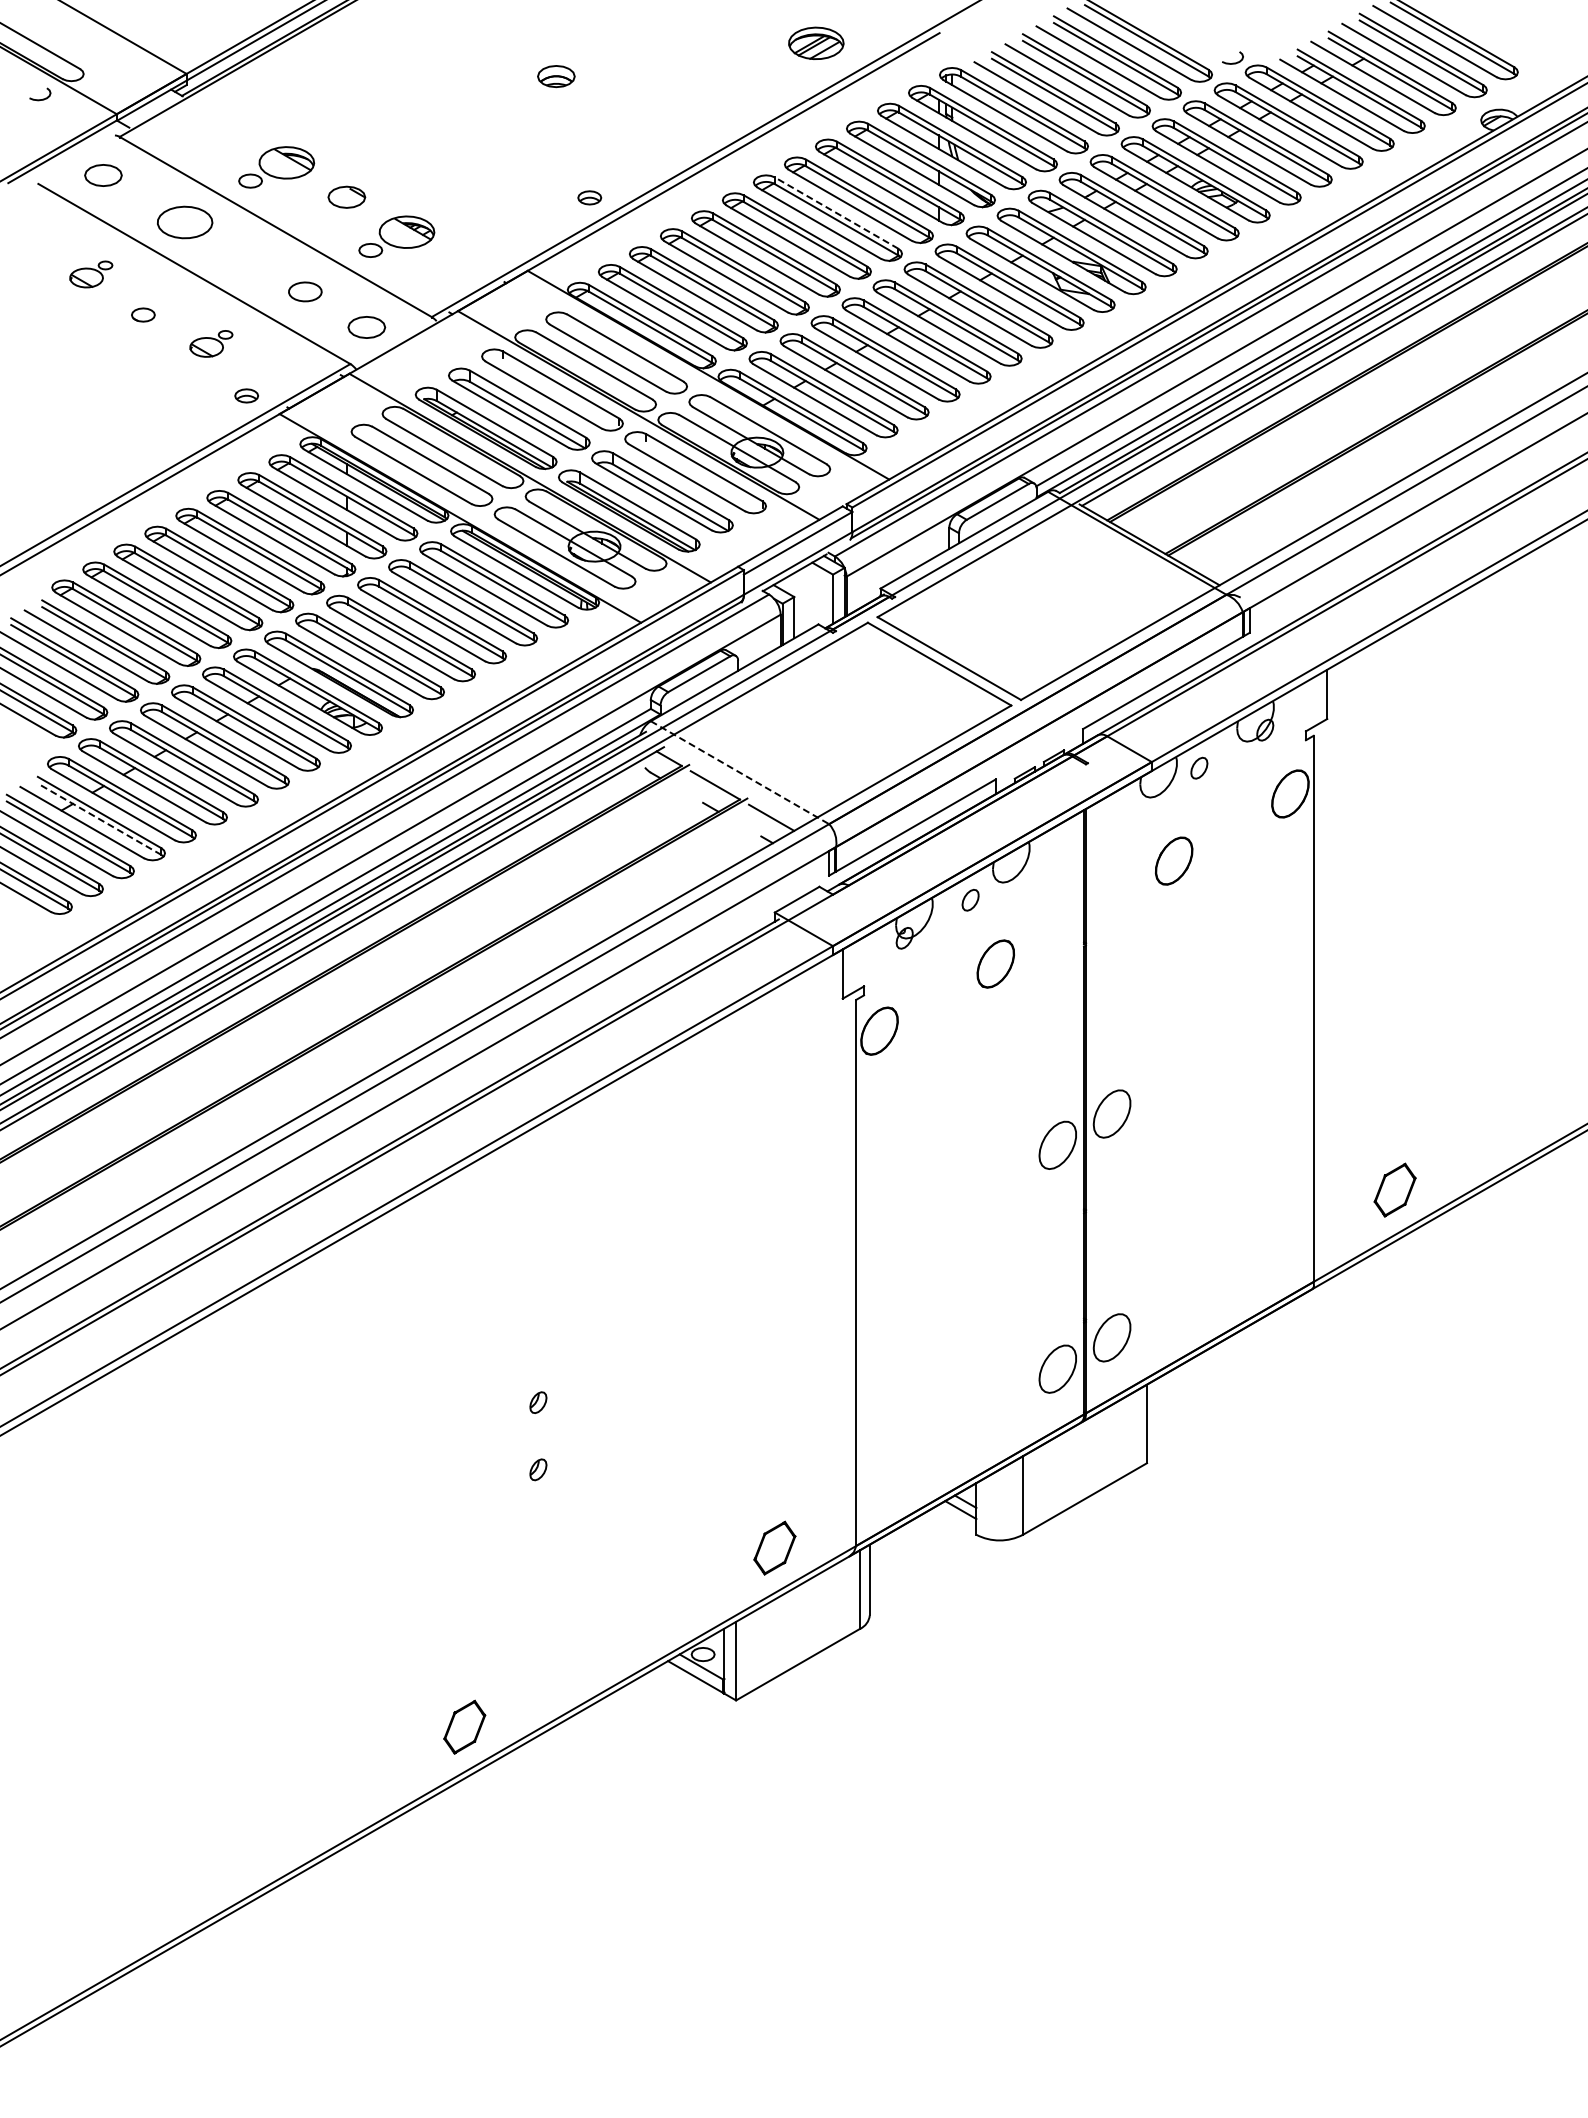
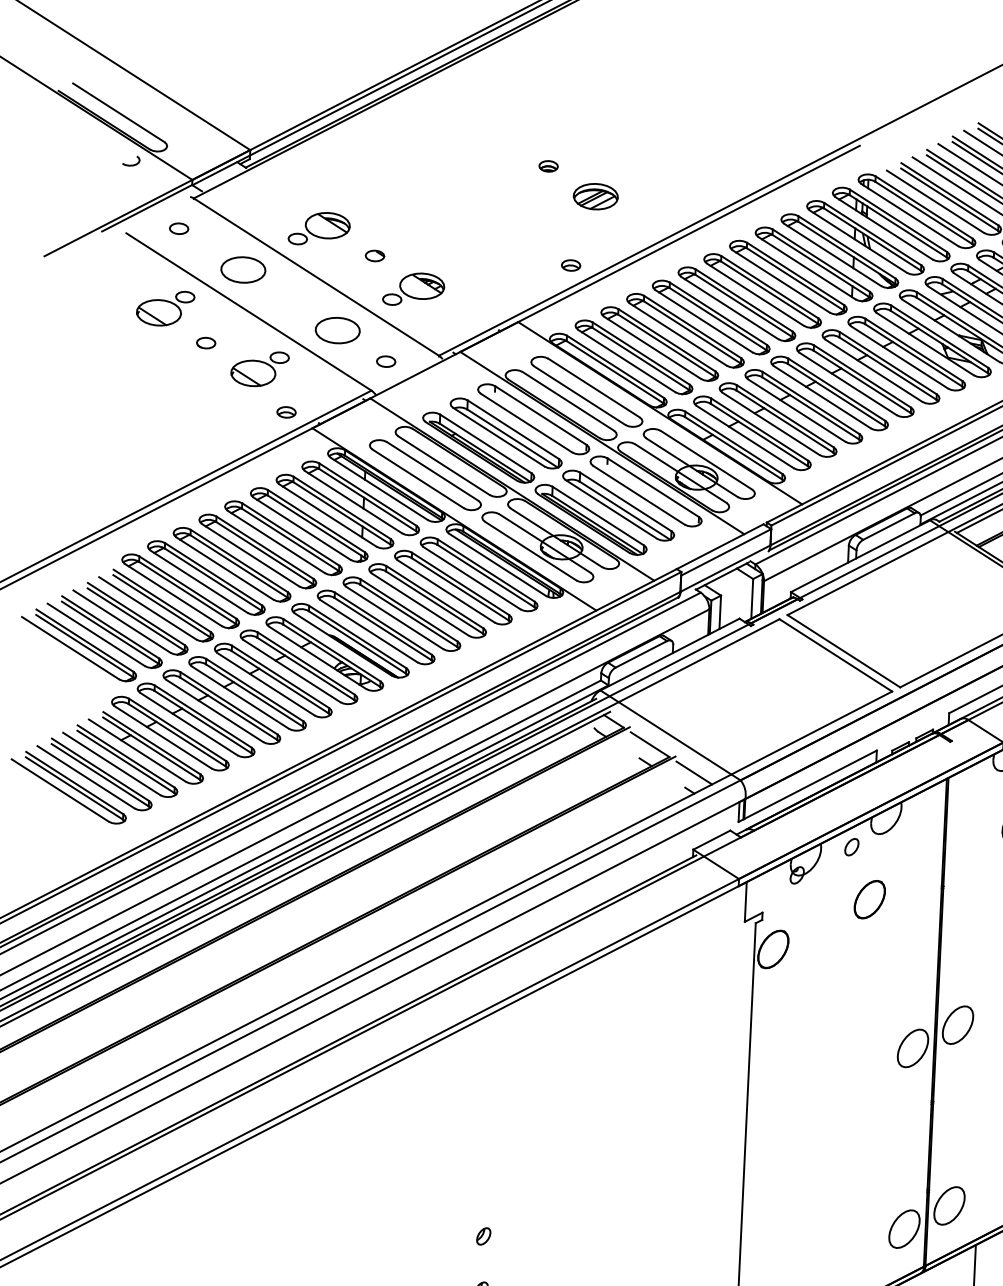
part: (816, 42) -> (596, 195), moved
part: (555, 76) -> (548, 166), size x0.62
part: (102, 174) -> (178, 228), size x0.62
part: (346, 197) -> (374, 255), size x0.62
line: (836, 212) -> (769, 286), dashed -> solid
part: (91, 274) -> (165, 308), size x1.67
part: (305, 291) -> (337, 330), size x1.67
part: (366, 327) -> (385, 361), size x0.62
part: (211, 343) -> (260, 368), size x1.67
line: (739, 772) -> (670, 735), dashed -> solid
line: (99, 819) -> (151, 748), dashed -> solid

